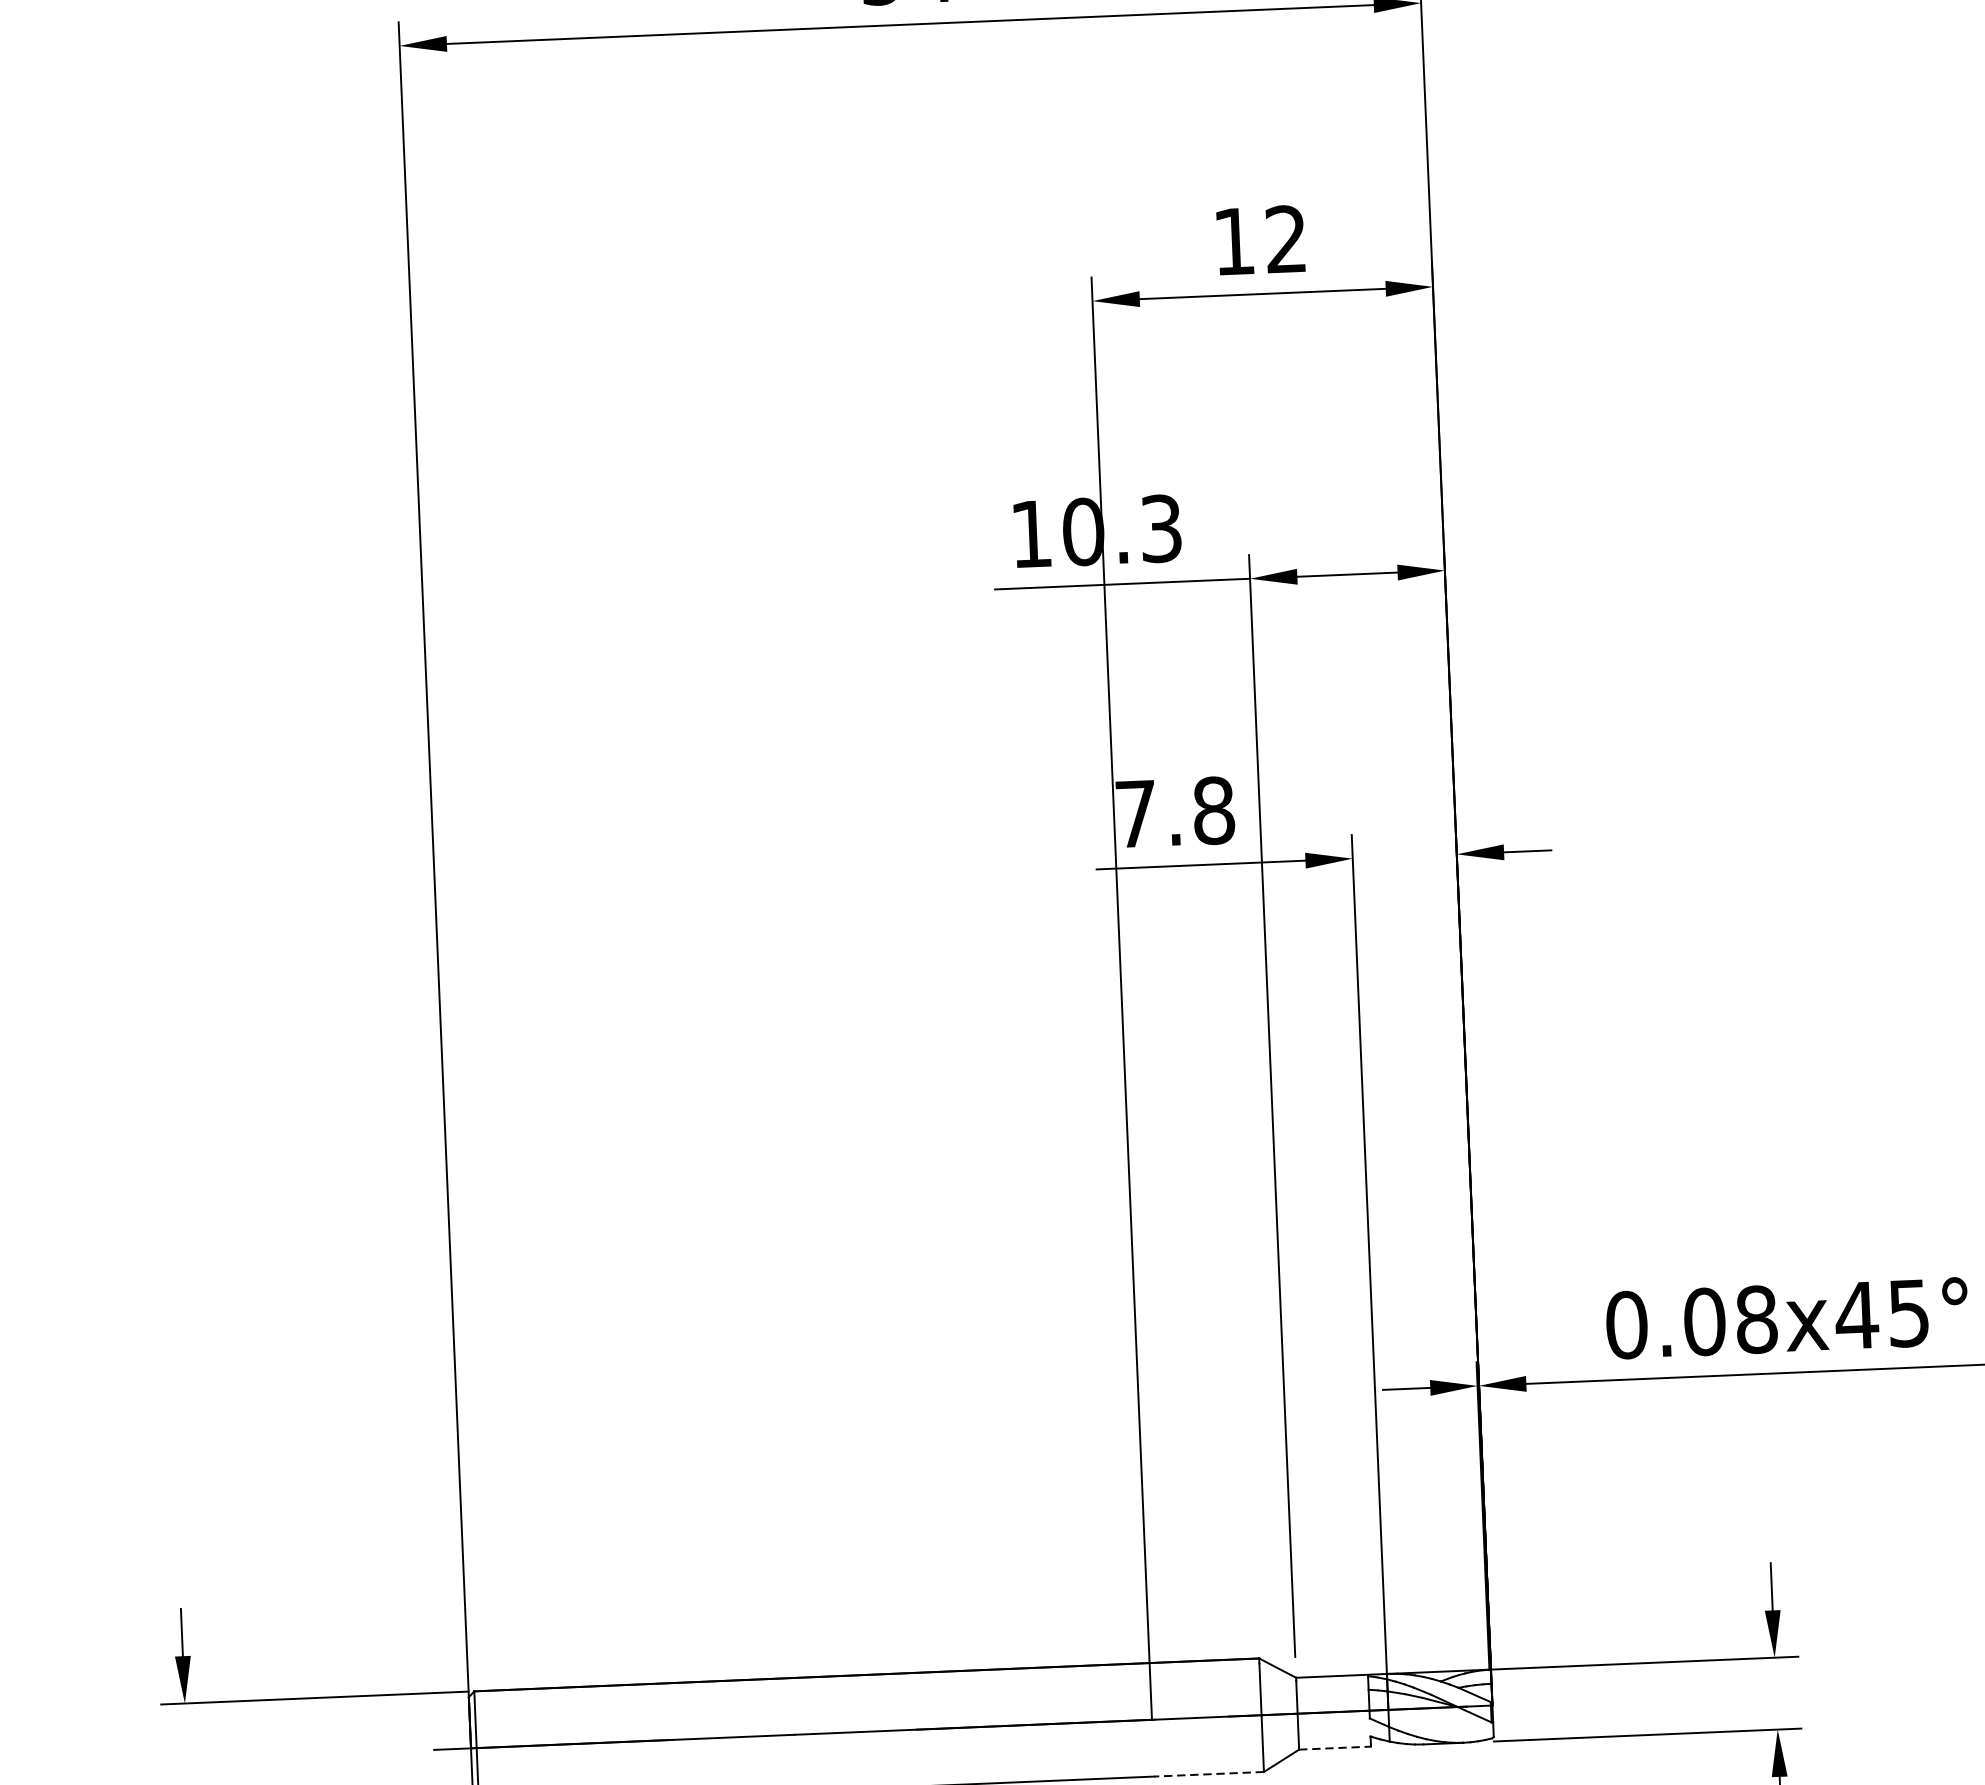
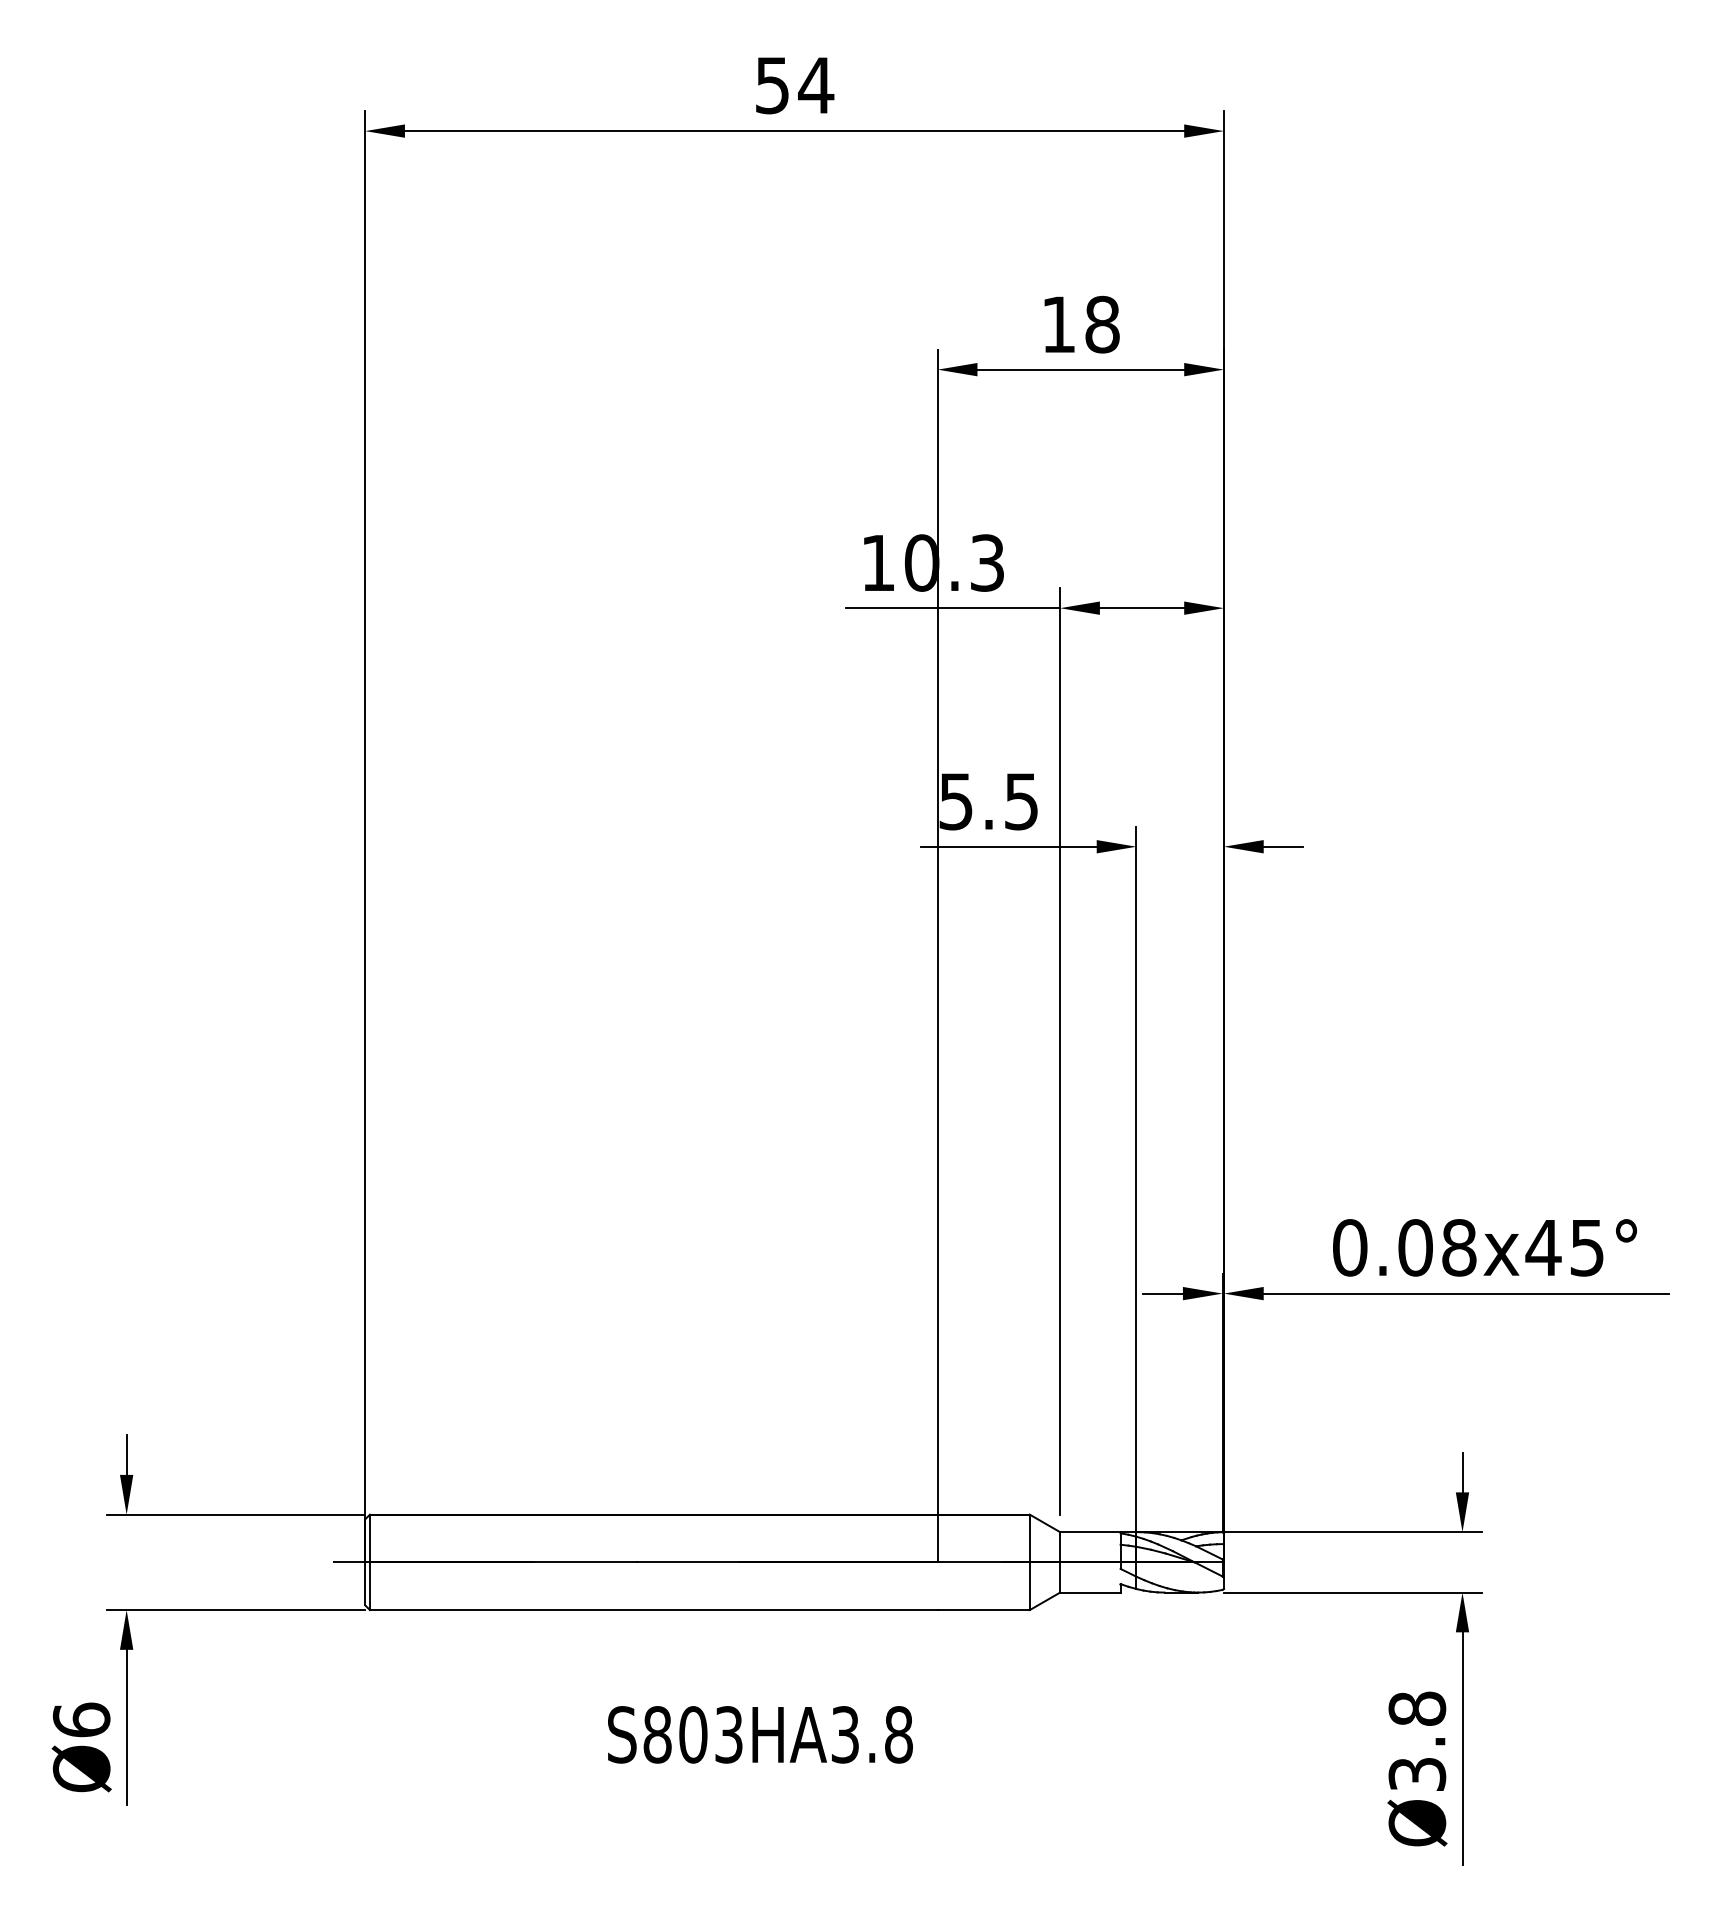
text: (1286, 239) -> (1102, 324), 12 -> 18
text: (1174, 812) -> (988, 801), 7.8 -> 5.5
line: (1335, 1748) -> (1090, 1592), dashed -> solid
line: (1208, 1774) -> (983, 1610), dashed -> solid

